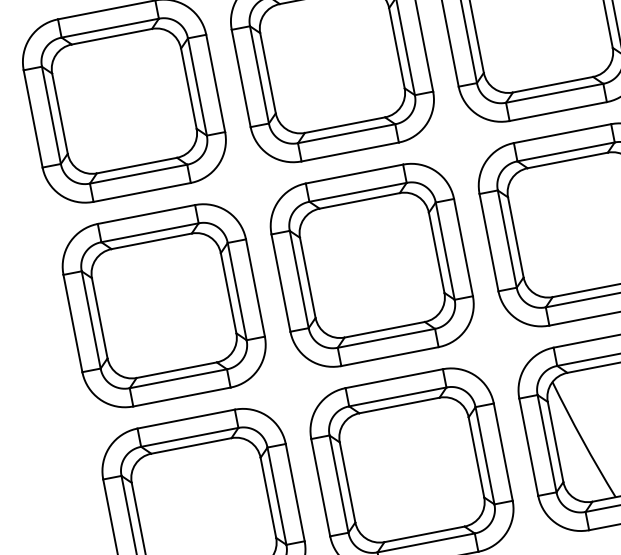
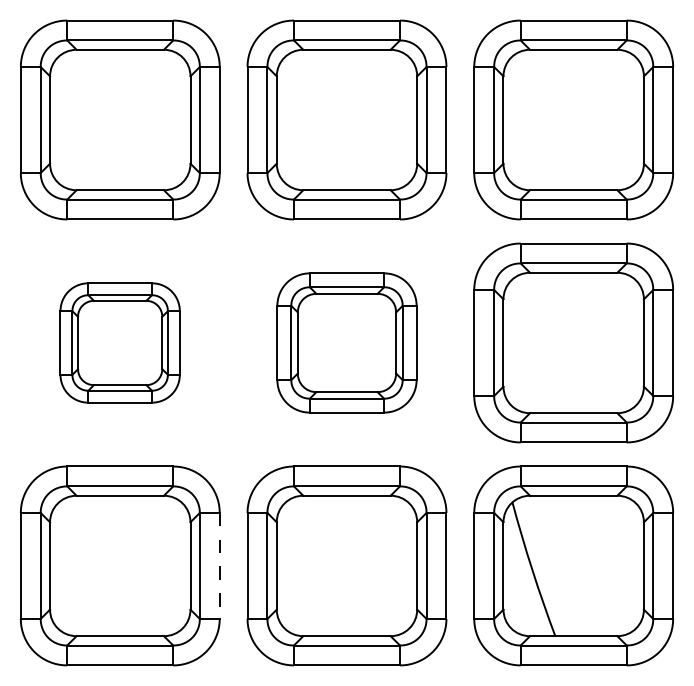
part: (371, 264) -> (346, 342), size x0.7
part: (163, 305) -> (119, 342), size x0.6
line: (295, 493) -> (219, 566), solid -> dashed

